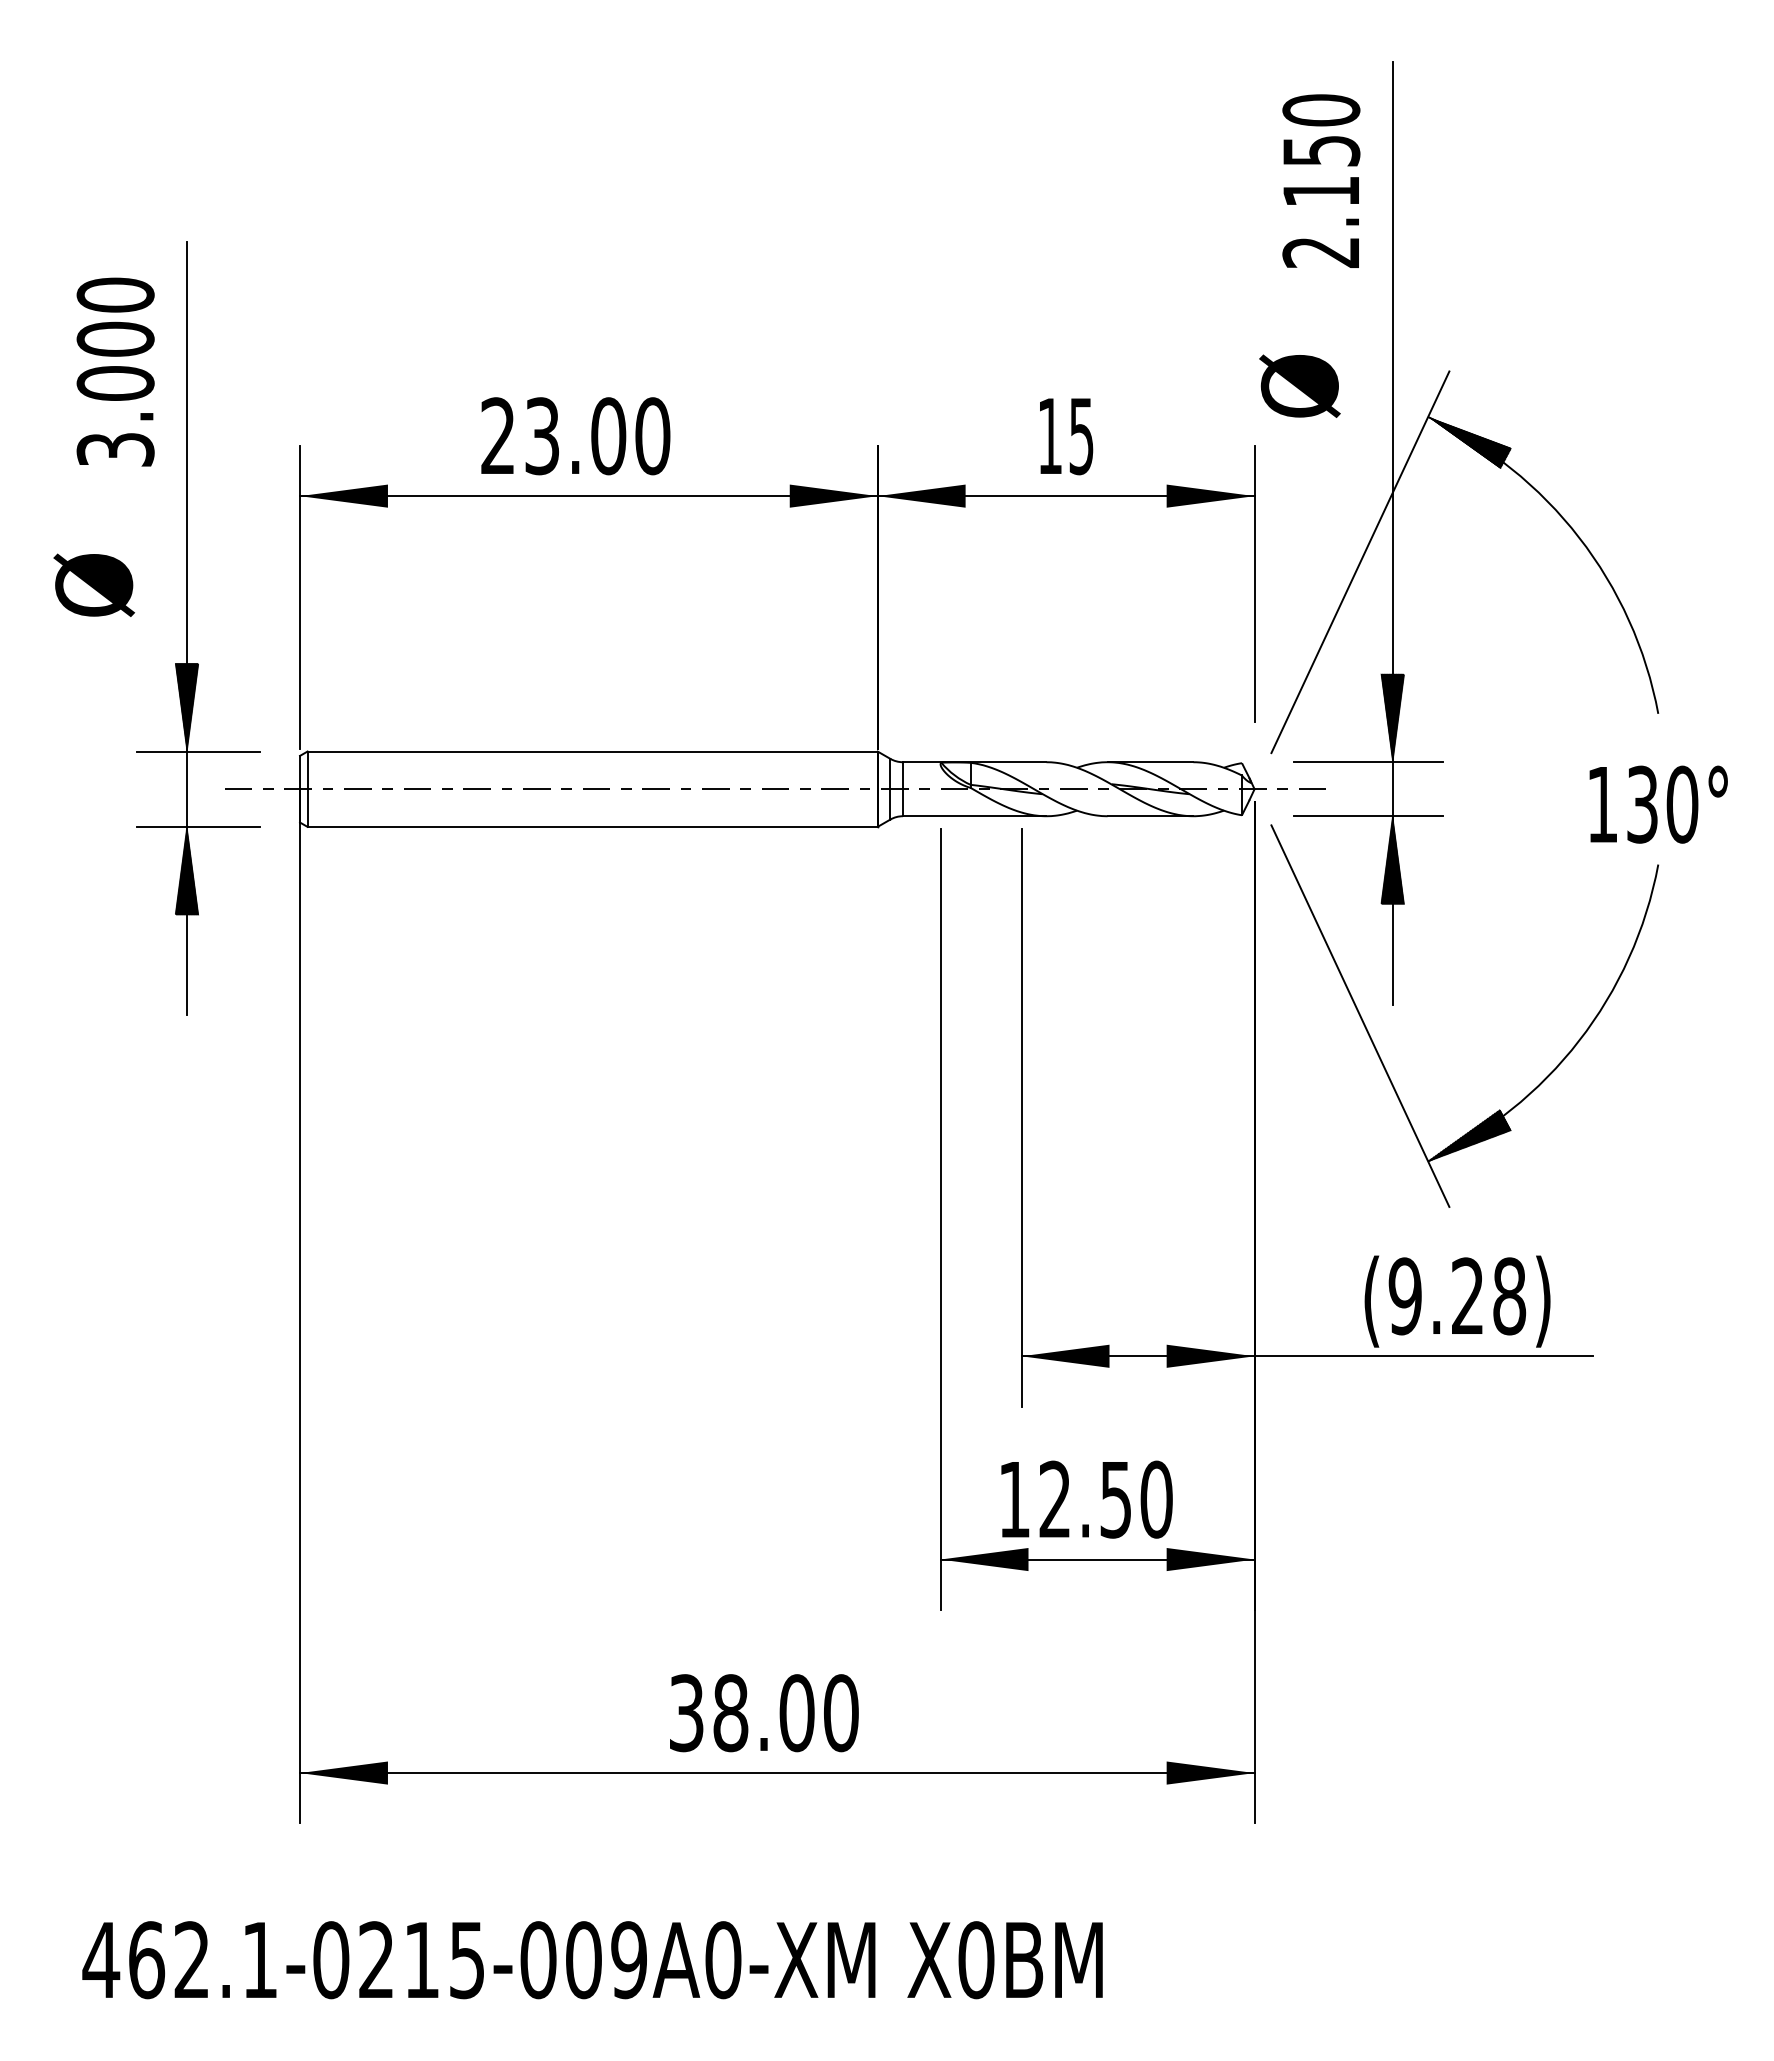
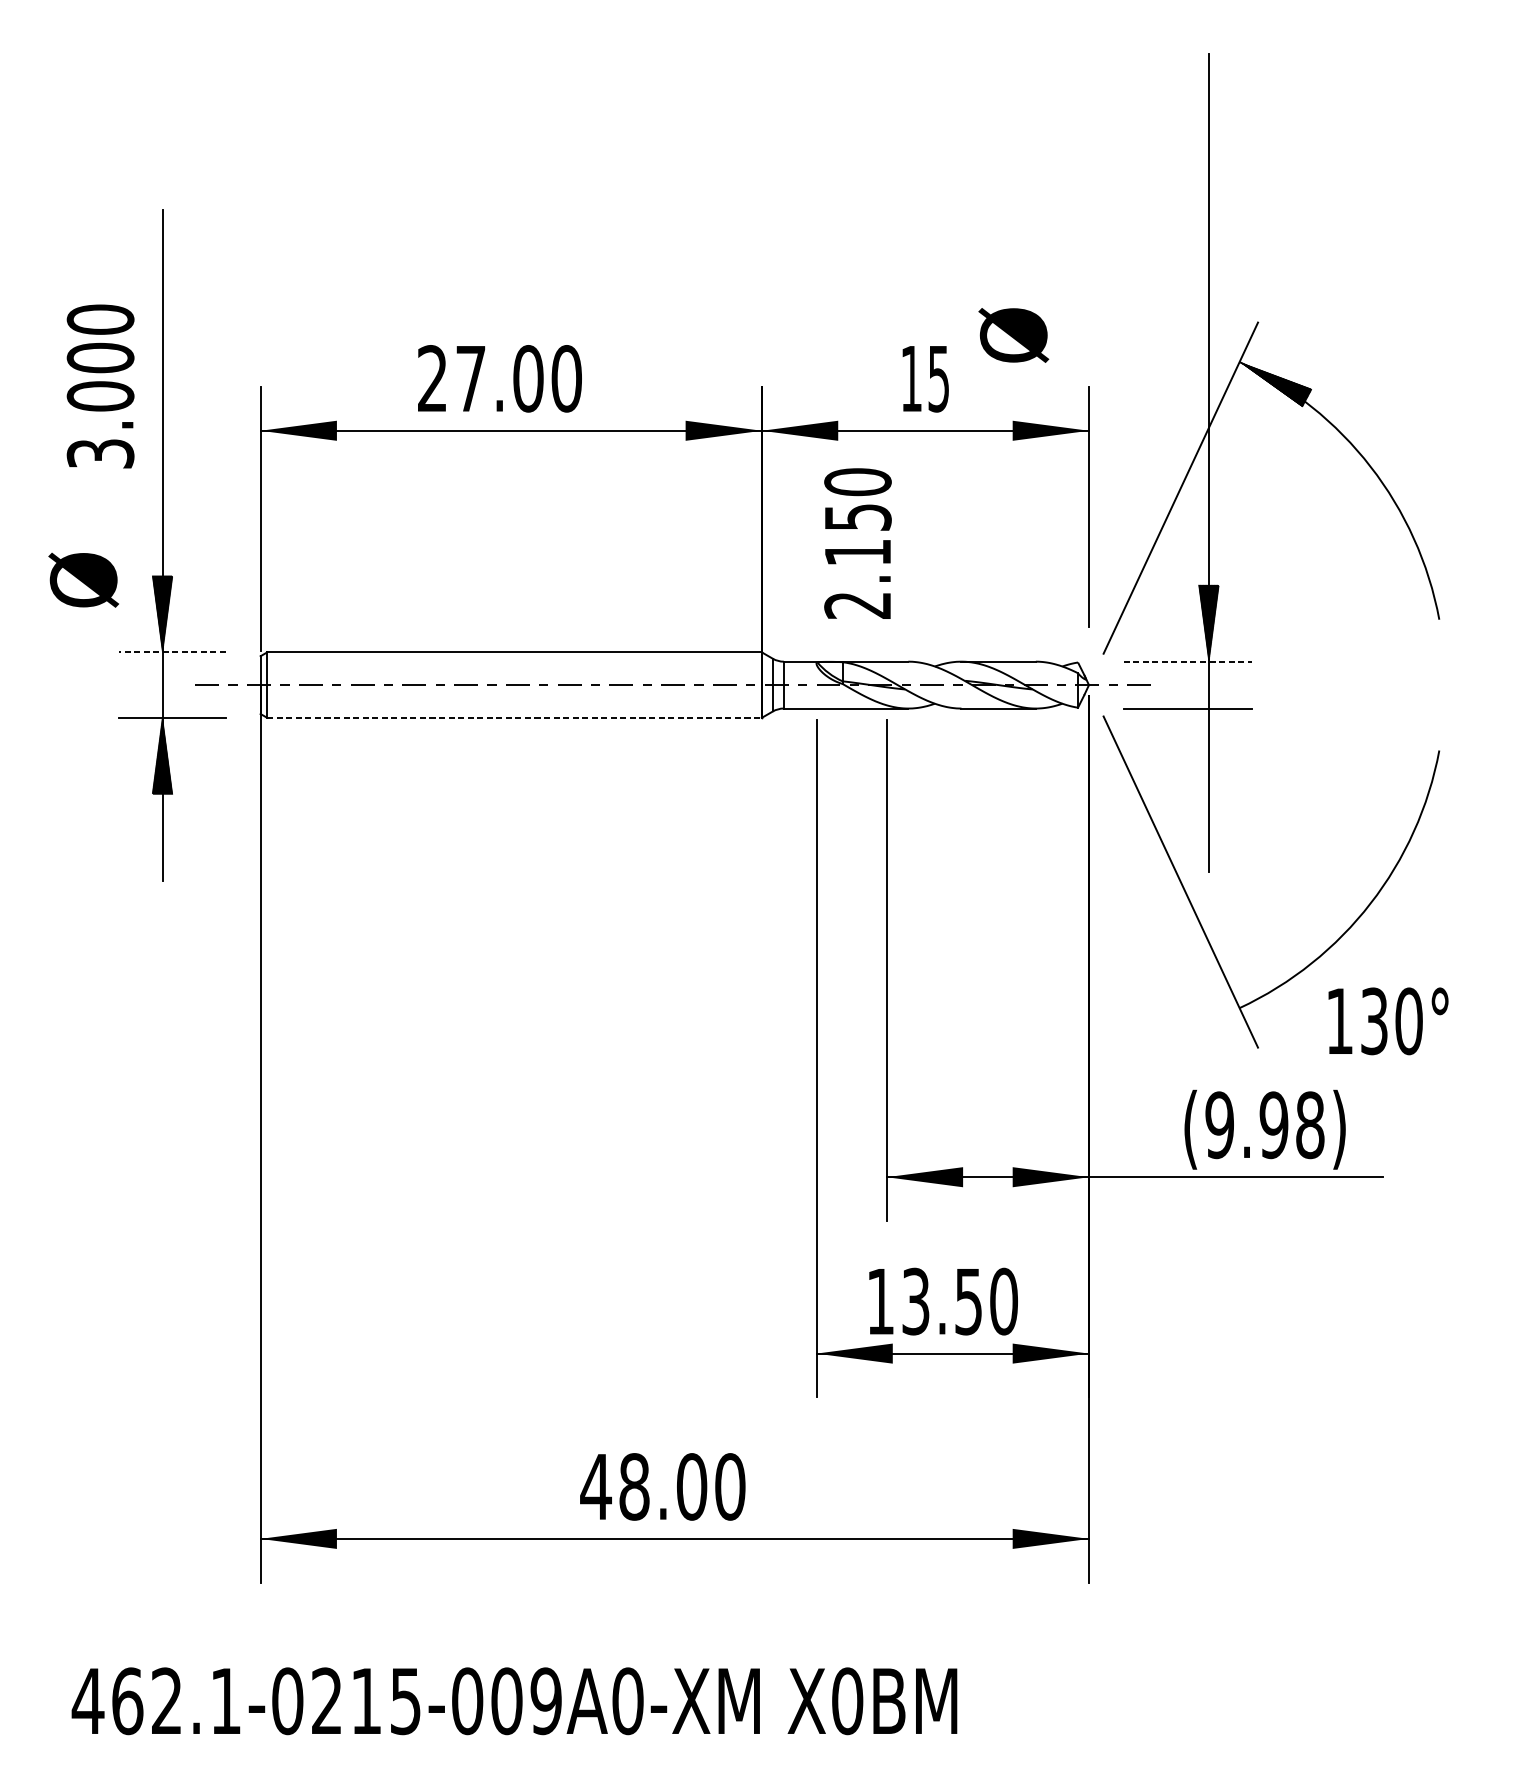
text: (1321, 180) -> (858, 543), moved
text: (115, 371) -> (100, 385), moved
text: (1299, 385) -> (1013, 334), moved
text: (541, 436) -> (470, 379), 23.00 -> 27.00
text: (93, 584) -> (83, 579), moved
line: (198, 751) -> (172, 652), solid -> dashed
line: (1369, 762) -> (1188, 661), solid -> dashed
text: (1658, 804) -> (1388, 1021), moved
line: (593, 826) -> (515, 717), solid -> dashed
hatch: (1392, 860) -> (1208, 746), removed
hatch: (1469, 1135) -> (1275, 985), removed
text: (1467, 1296) -> (1273, 1125), (9.28) -> (9.98)
text: (1054, 1499) -> (915, 1301), 12.50 -> 13.50
text: (686, 1713) -> (596, 1487), 38.00 -> 48.00

